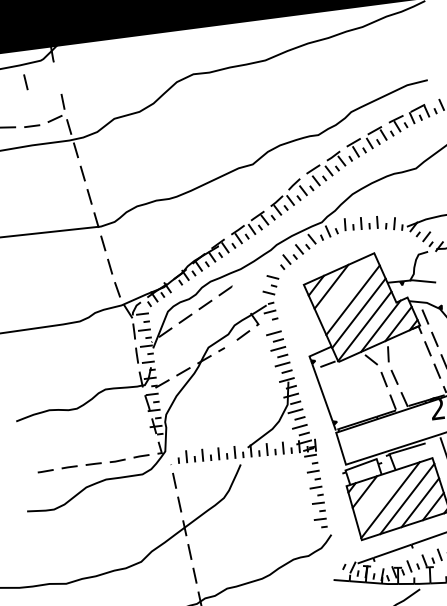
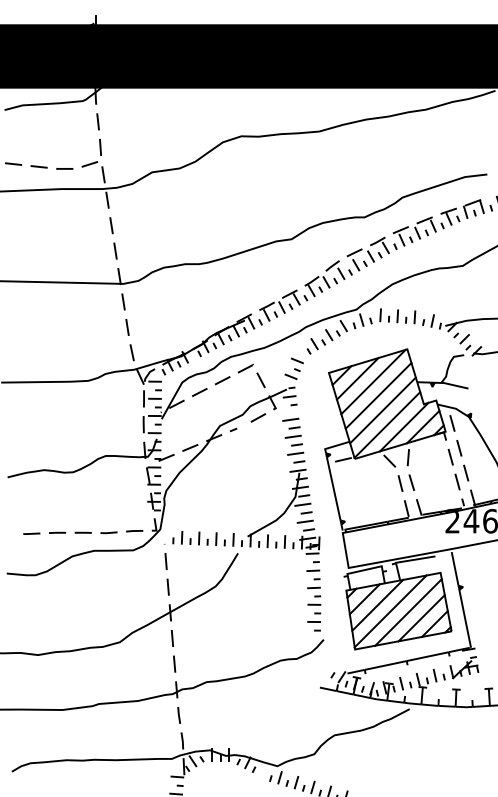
line: (25, 82) -> (97, 121), moved
line: (346, 287) -> (373, 381), added
line: (240, 300) -> (260, 380), added
line: (377, 495) -> (377, 604), added

